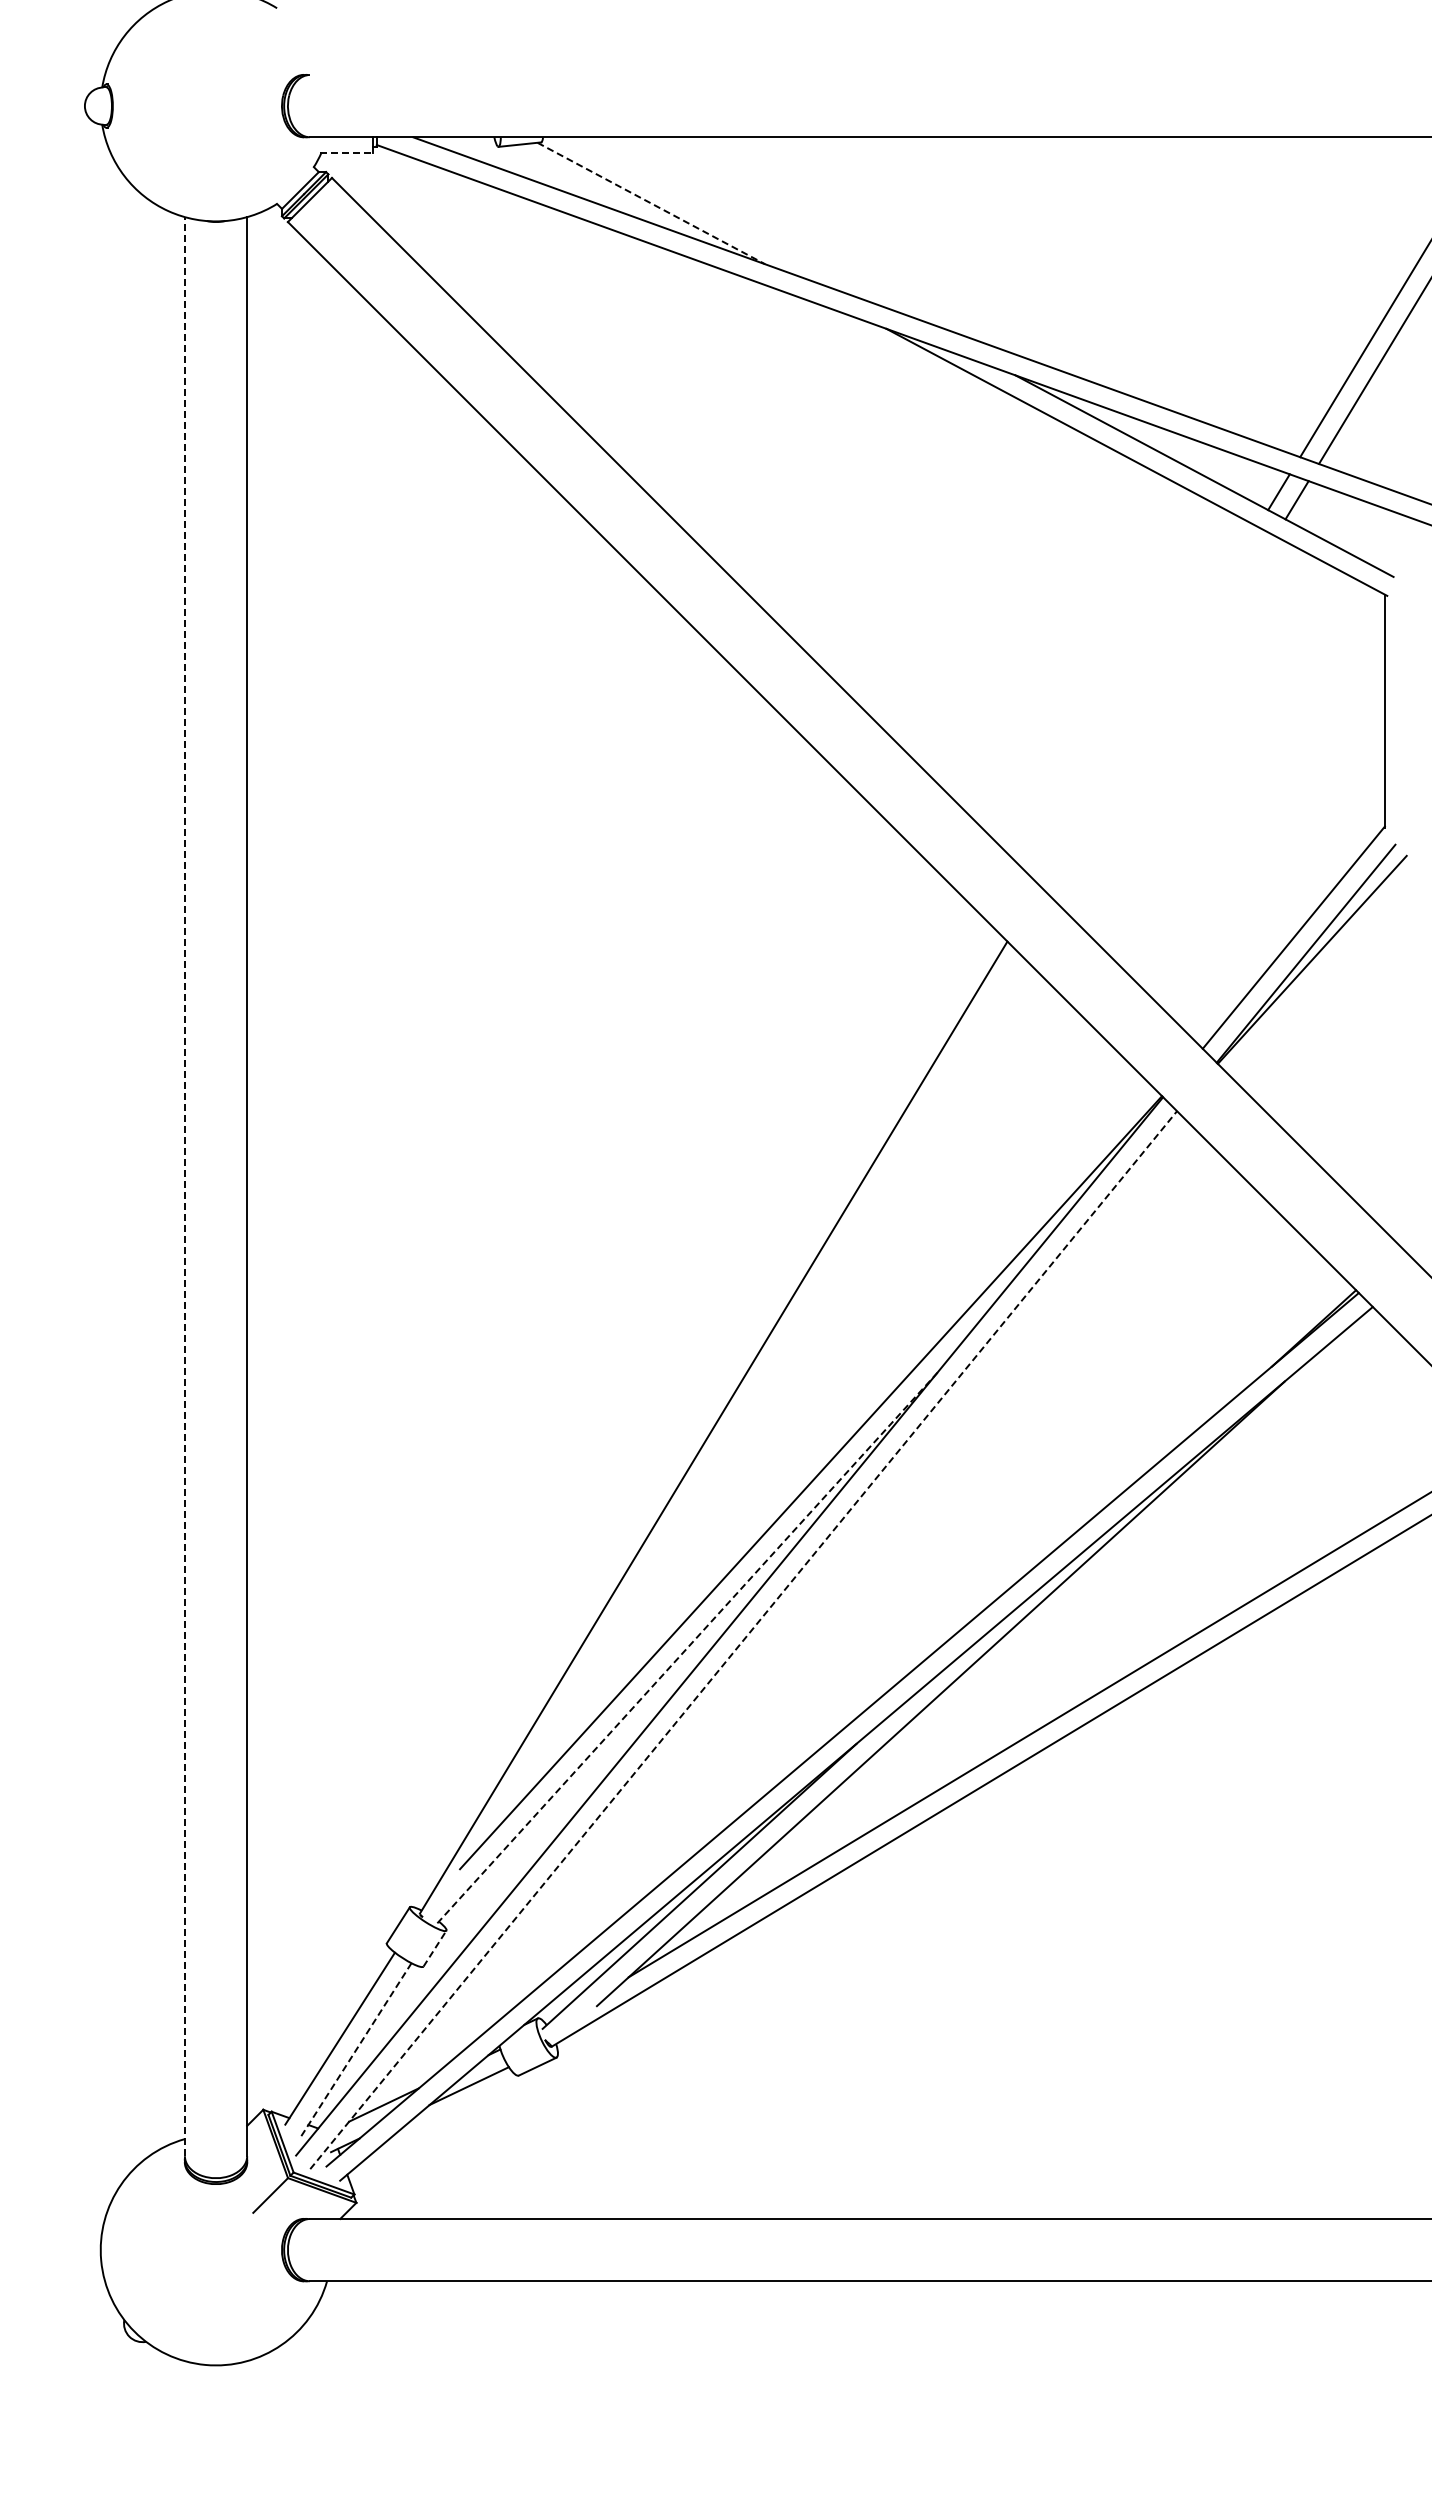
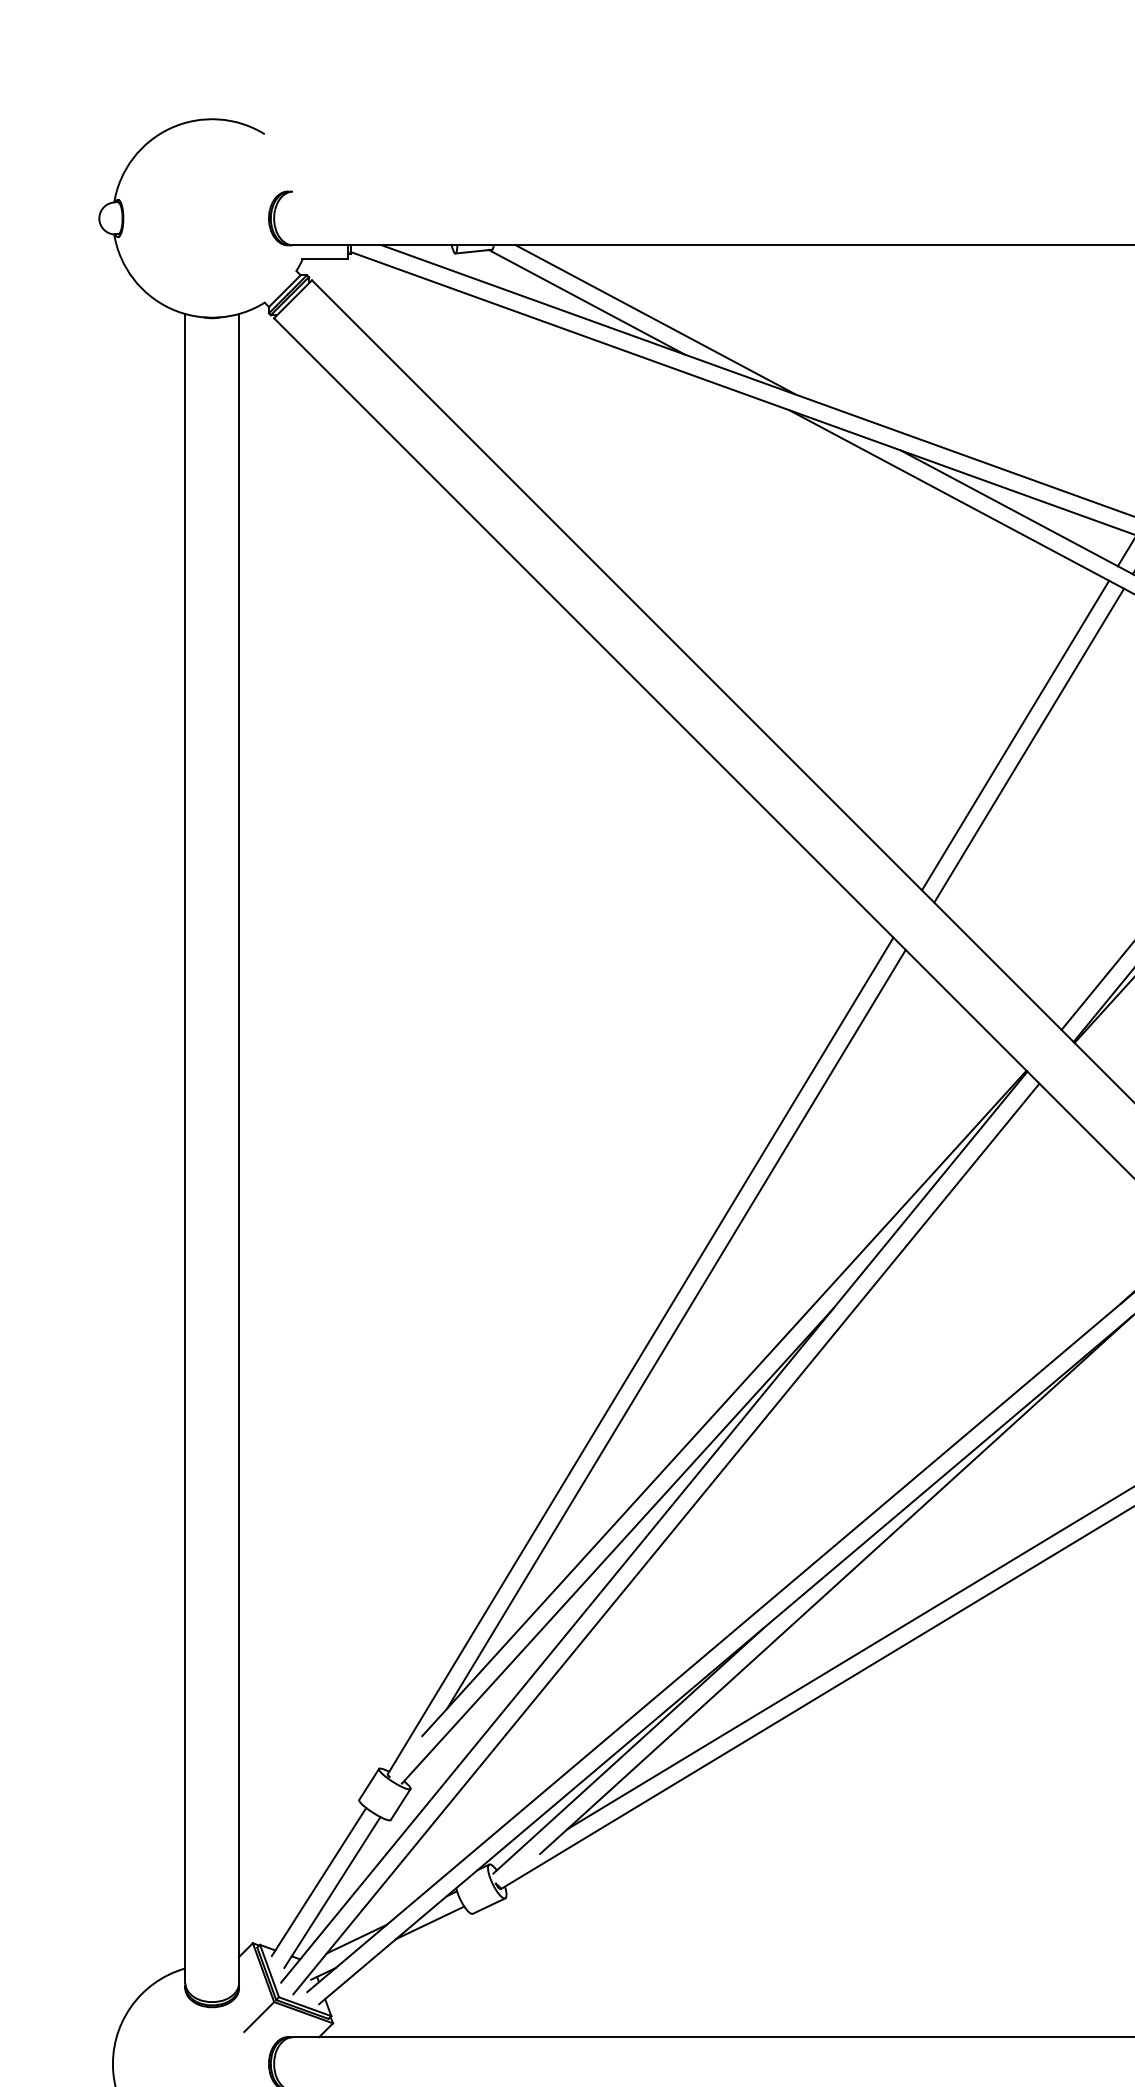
line: (346, 152) -> (324, 258), dashed -> solid
line: (651, 203) -> (587, 302), dashed -> solid
line: (731, 223) -> (655, 319), added
line: (1149, 706) -> (1015, 735), added
line: (1164, 718) -> (1028, 745), added
line: (184, 1186) -> (185, 1148), dashed -> solid
line: (754, 1396) -> (675, 1329), added
line: (743, 1640) -> (666, 1539), dashed -> solid
line: (687, 1648) -> (618, 1546), dashed -> solid
line: (435, 1948) -> (401, 1804), dashed -> solid
line: (355, 2050) -> (332, 1892), dashed -> solid

